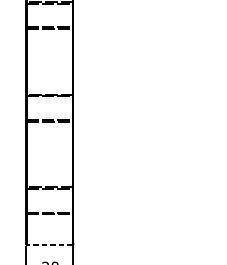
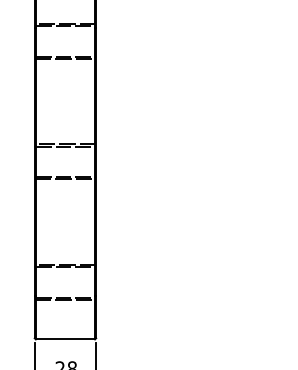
line: (49, 244) -> (65, 339), dashed -> solid

